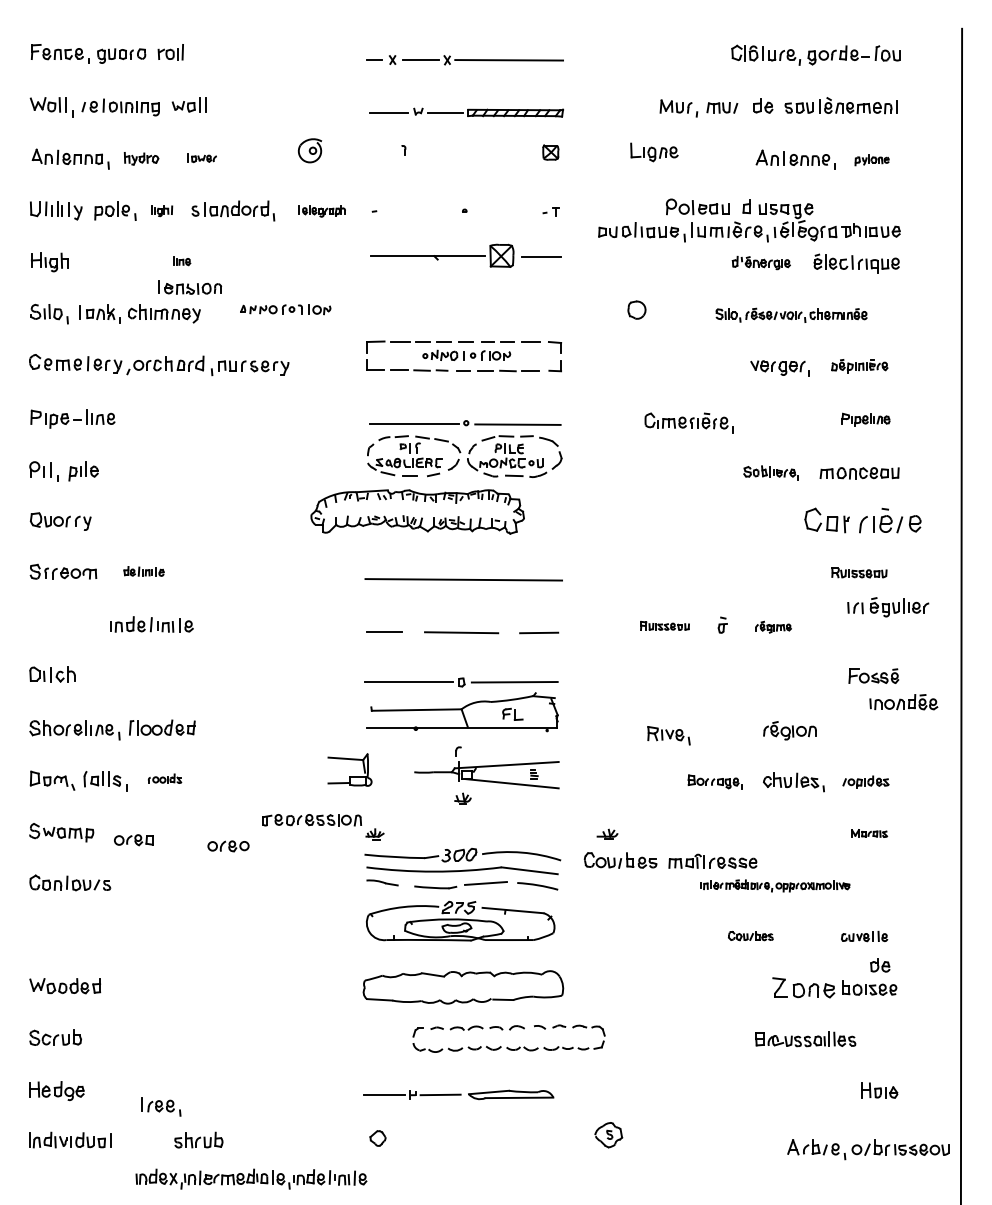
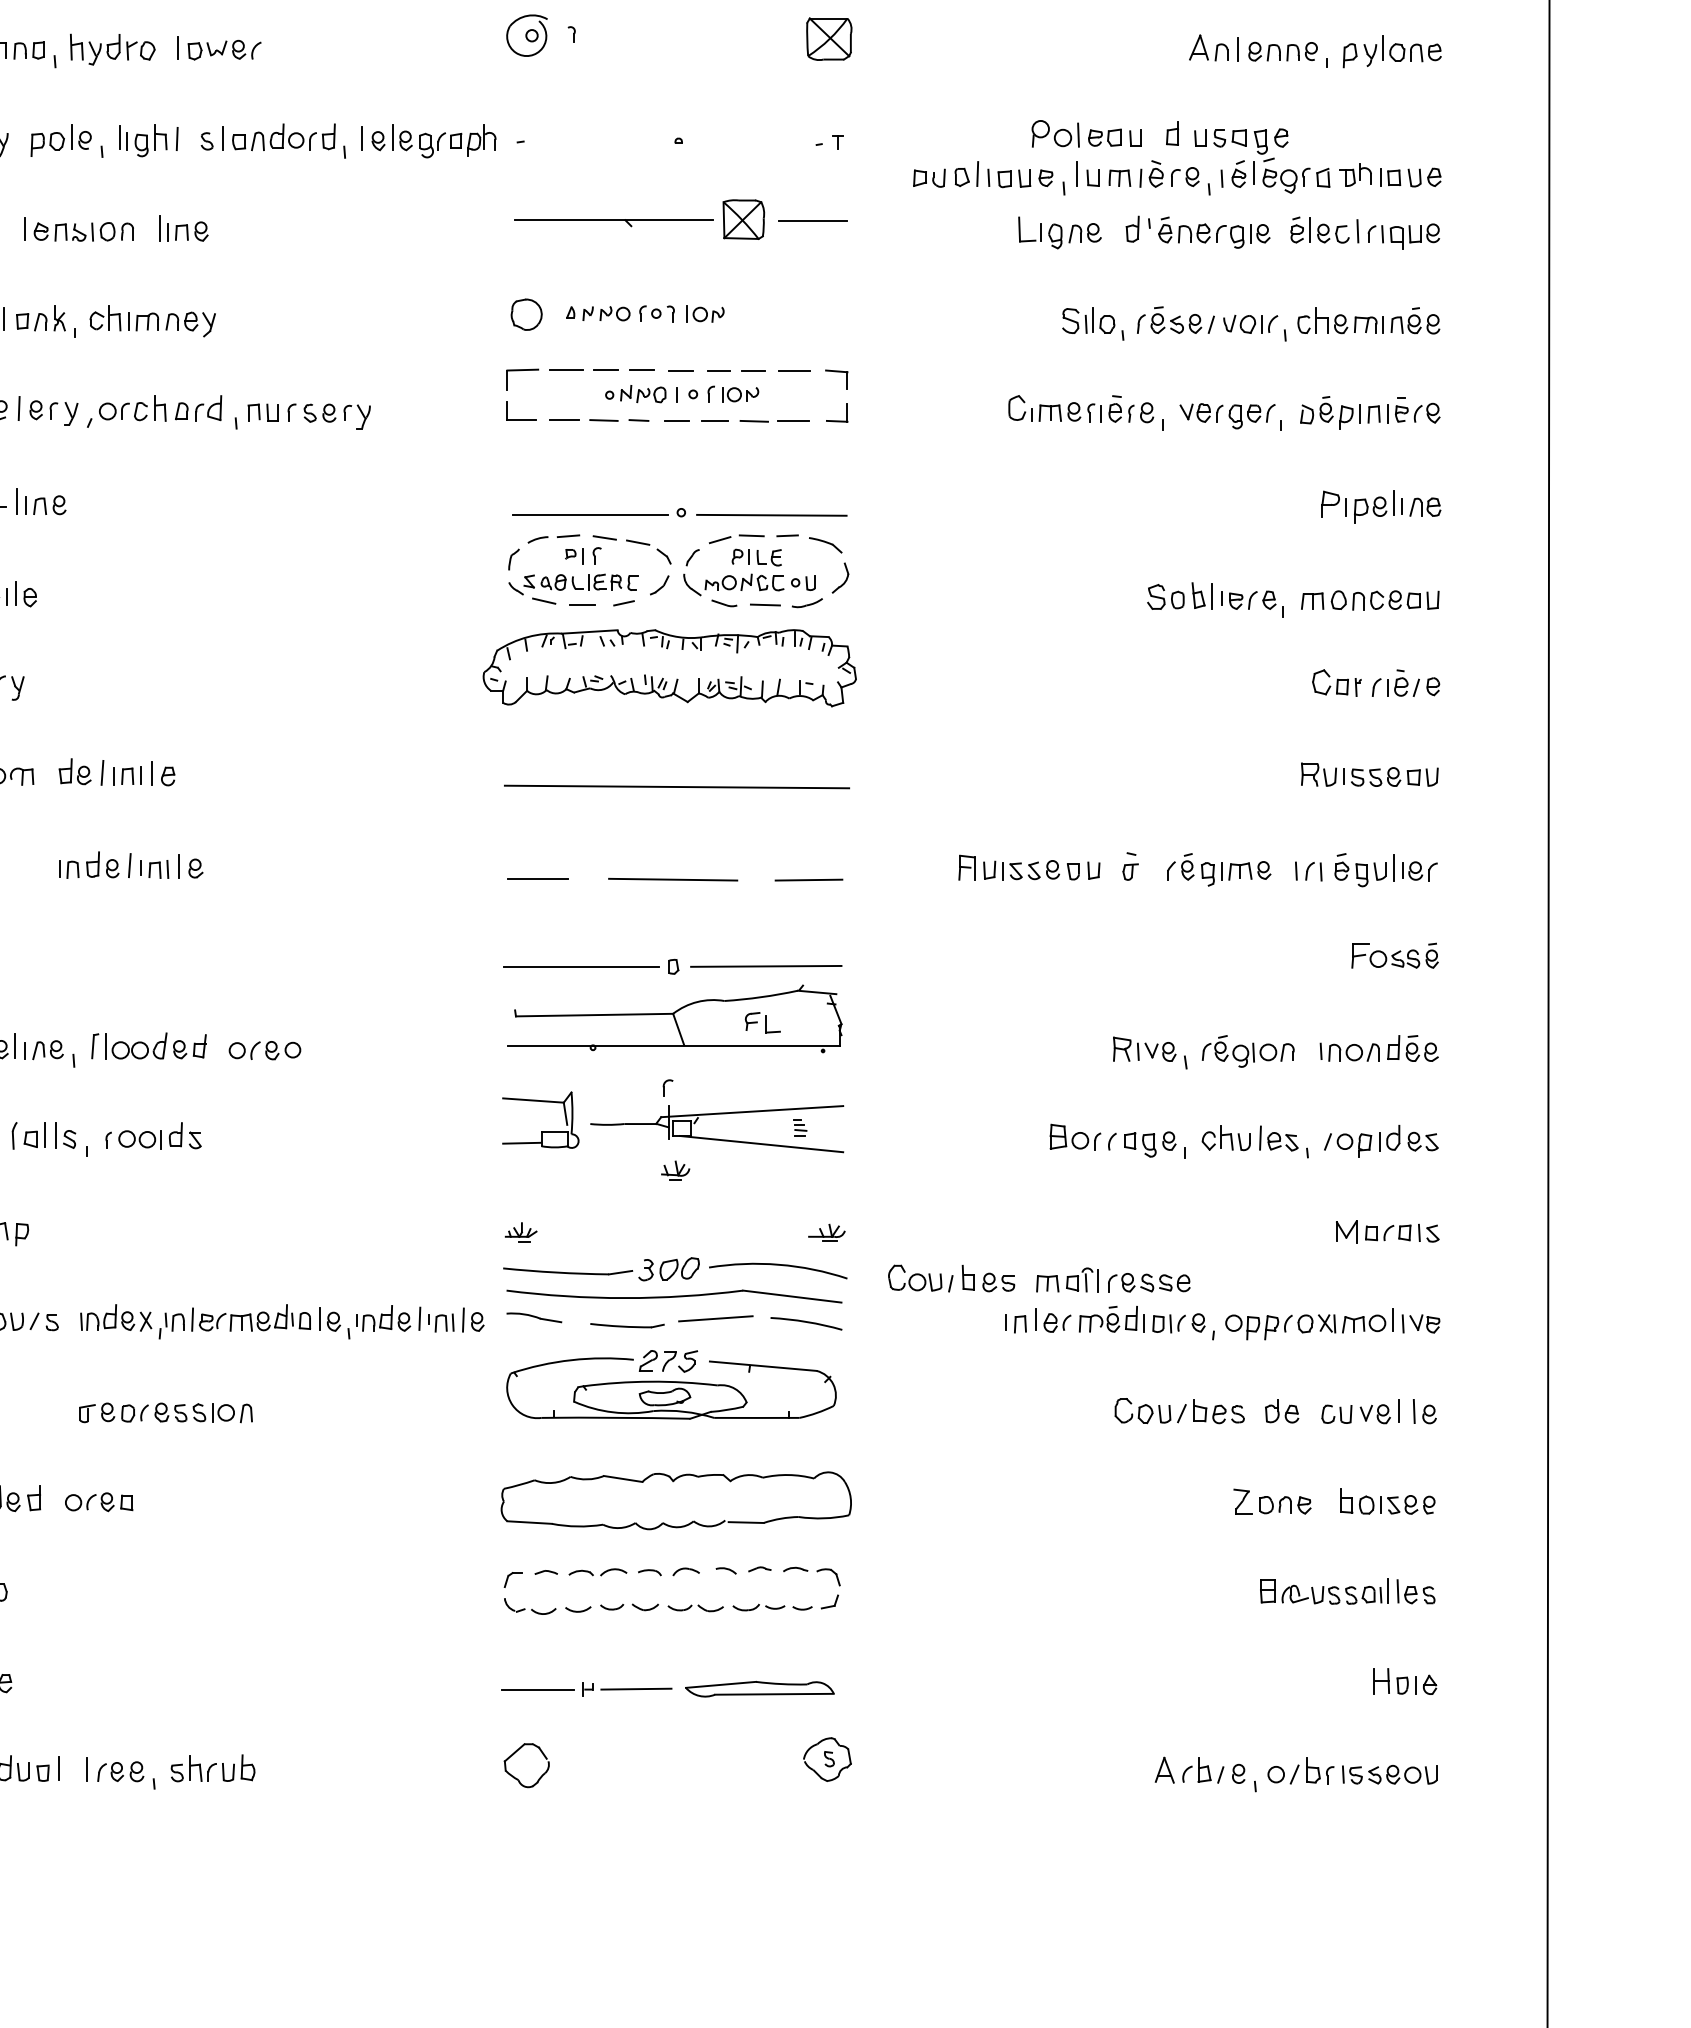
part: (309, 150) -> (525, 35), moved
part: (550, 152) -> (828, 38), size x1.67
part: (654, 152) -> (1060, 233), moved
part: (141, 158) -> (112, 49), size x1.43
part: (202, 158) -> (219, 49), size x1.67
part: (871, 159) -> (1391, 50), size x1.67
part: (162, 210) -> (149, 140), size x1.67
part: (322, 211) -> (429, 141), size x1.67
part: (181, 260) -> (182, 227), size x1.67
part: (761, 262) -> (1198, 231), size x1.43
part: (189, 287) -> (77, 229), moved
part: (285, 309) -> (644, 313), moved
part: (636, 309) -> (525, 313), moved
part: (791, 315) -> (1250, 324), size x1.43
part: (859, 366) -> (1369, 413), size x1.43
part: (865, 419) -> (1380, 506), size x1.43
part: (688, 422) -> (1084, 411), moved
part: (770, 472) -> (1214, 599), size x1.43
part: (417, 511) -> (669, 667), moved
part: (862, 520) -> (1375, 683), size x0.62
part: (143, 571) -> (116, 772), size x1.67
part: (859, 572) -> (1369, 774), size x1.43
part: (888, 607) -> (1366, 870), moved
part: (664, 625) -> (1028, 867), size x1.67
part: (773, 627) -> (1219, 870), size x1.67
part: (903, 702) -> (1378, 1049), moved
part: (668, 735) -> (1149, 1052), moved
part: (349, 776) -> (539, 1131), moved
part: (164, 778) -> (152, 1134), size x1.67
part: (715, 781) -> (1117, 1140), size x1.43
part: (865, 781) -> (1380, 1140), size x1.43
part: (311, 820) -> (165, 1413), moved
part: (607, 833) -> (827, 1231), moved
part: (869, 833) -> (1387, 1231), size x1.67
part: (133, 840) -> (98, 1502), moved
part: (228, 846) -> (264, 1050), moved
part: (774, 885) -> (1221, 1322), size x1.67
part: (750, 935) -> (1179, 1409), size x1.67
part: (864, 936) -> (1378, 1411), size x1.43
part: (880, 965) -> (1282, 1411), moved
part: (803, 987) -> (1271, 1500), size x0.71
part: (509, 1030) -> (672, 1576), moved
part: (805, 1039) -> (1347, 1592), moved
part: (161, 1106) -> (121, 1772), moved
part: (608, 1135) -> (827, 1760), moved
part: (377, 1138) -> (525, 1765), size x1.67
part: (868, 1149) -> (1296, 1774), moved
part: (251, 1178) -> (282, 1320), moved

